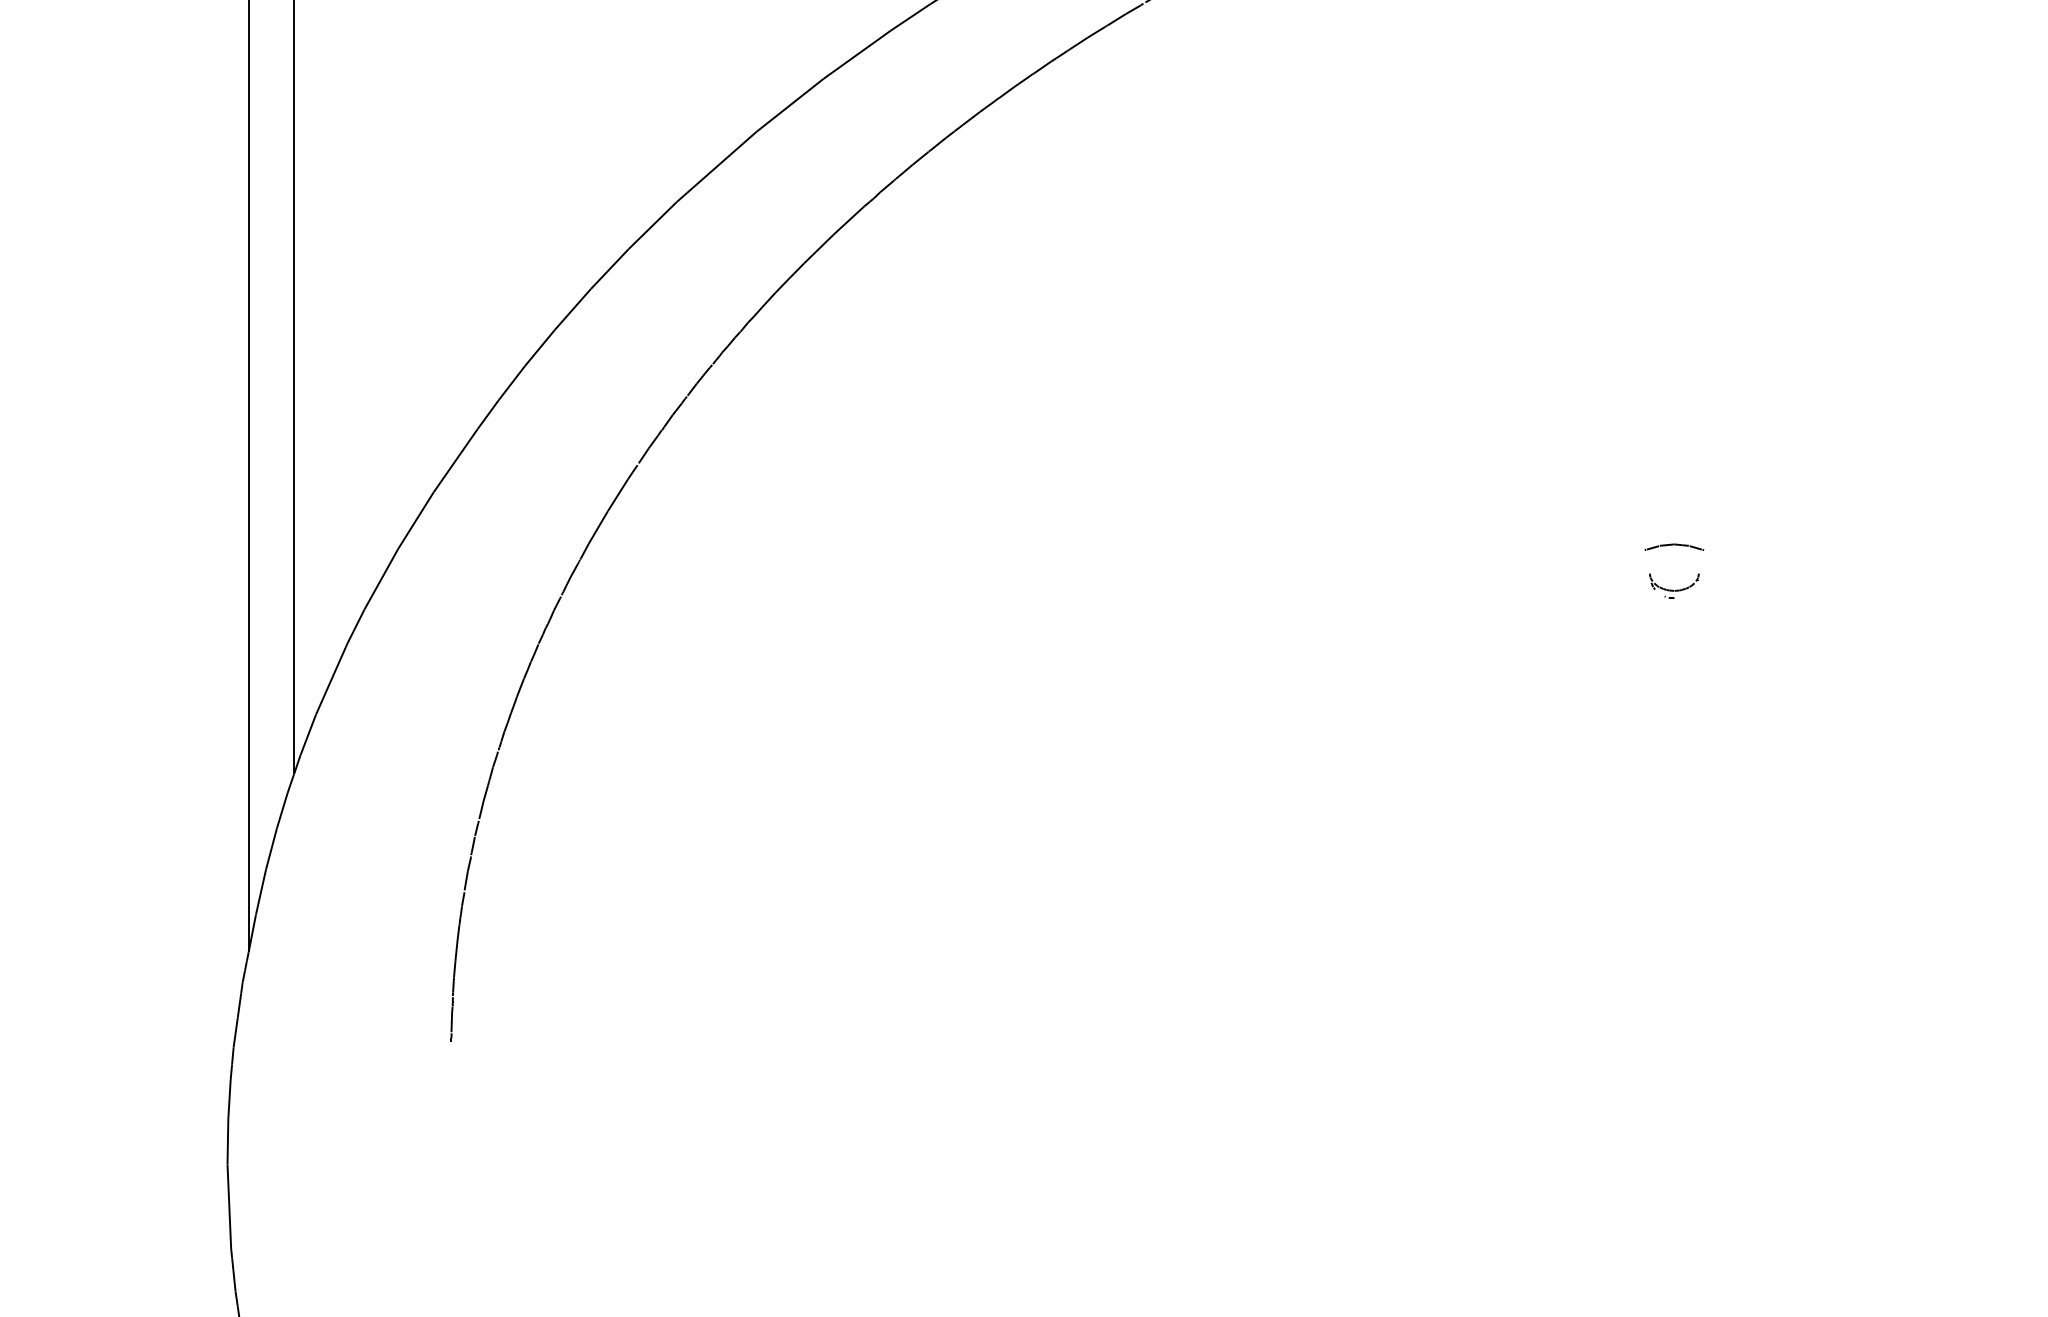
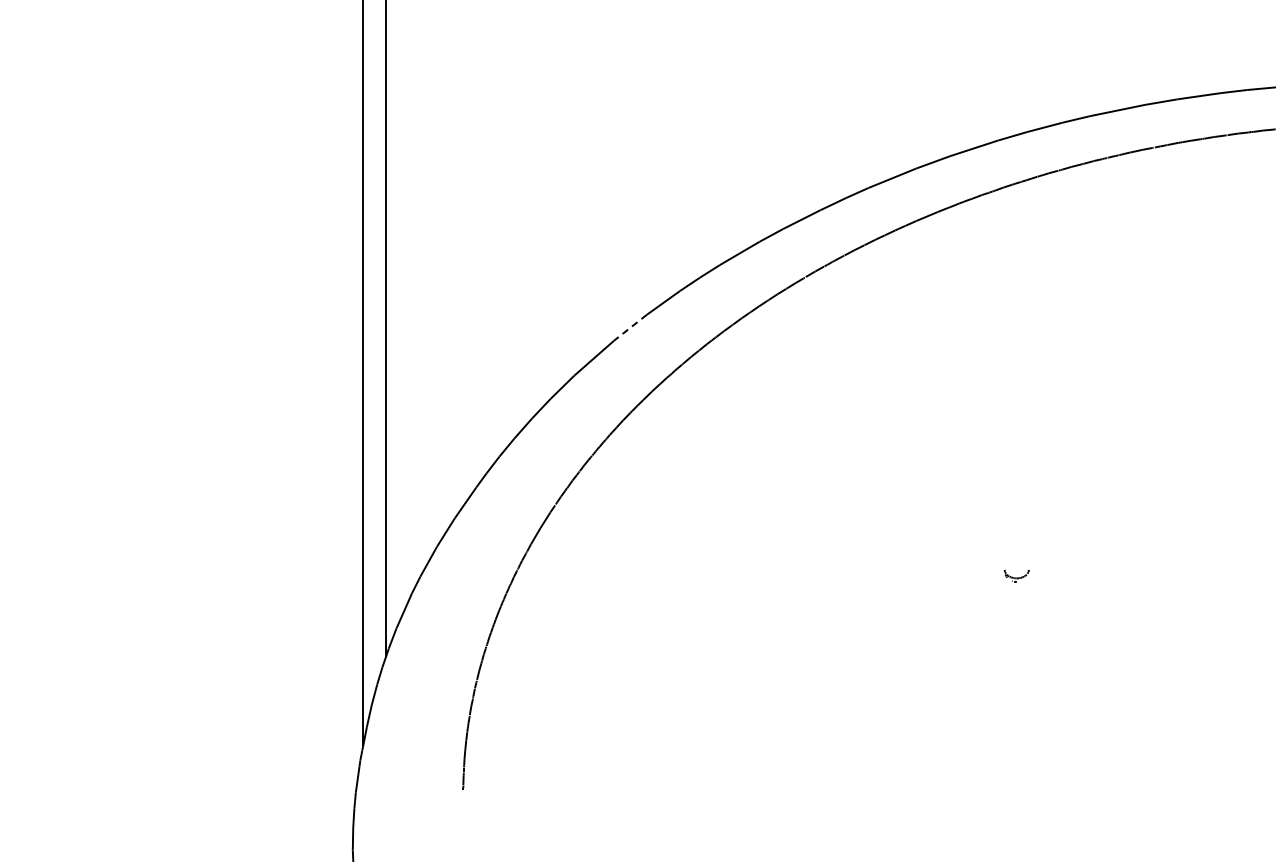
line: (790, 106) -> (630, 328), solid -> dashed
part: (1673, 546) -> (1066, 545), removed
part: (1673, 584) -> (1016, 575), moved

